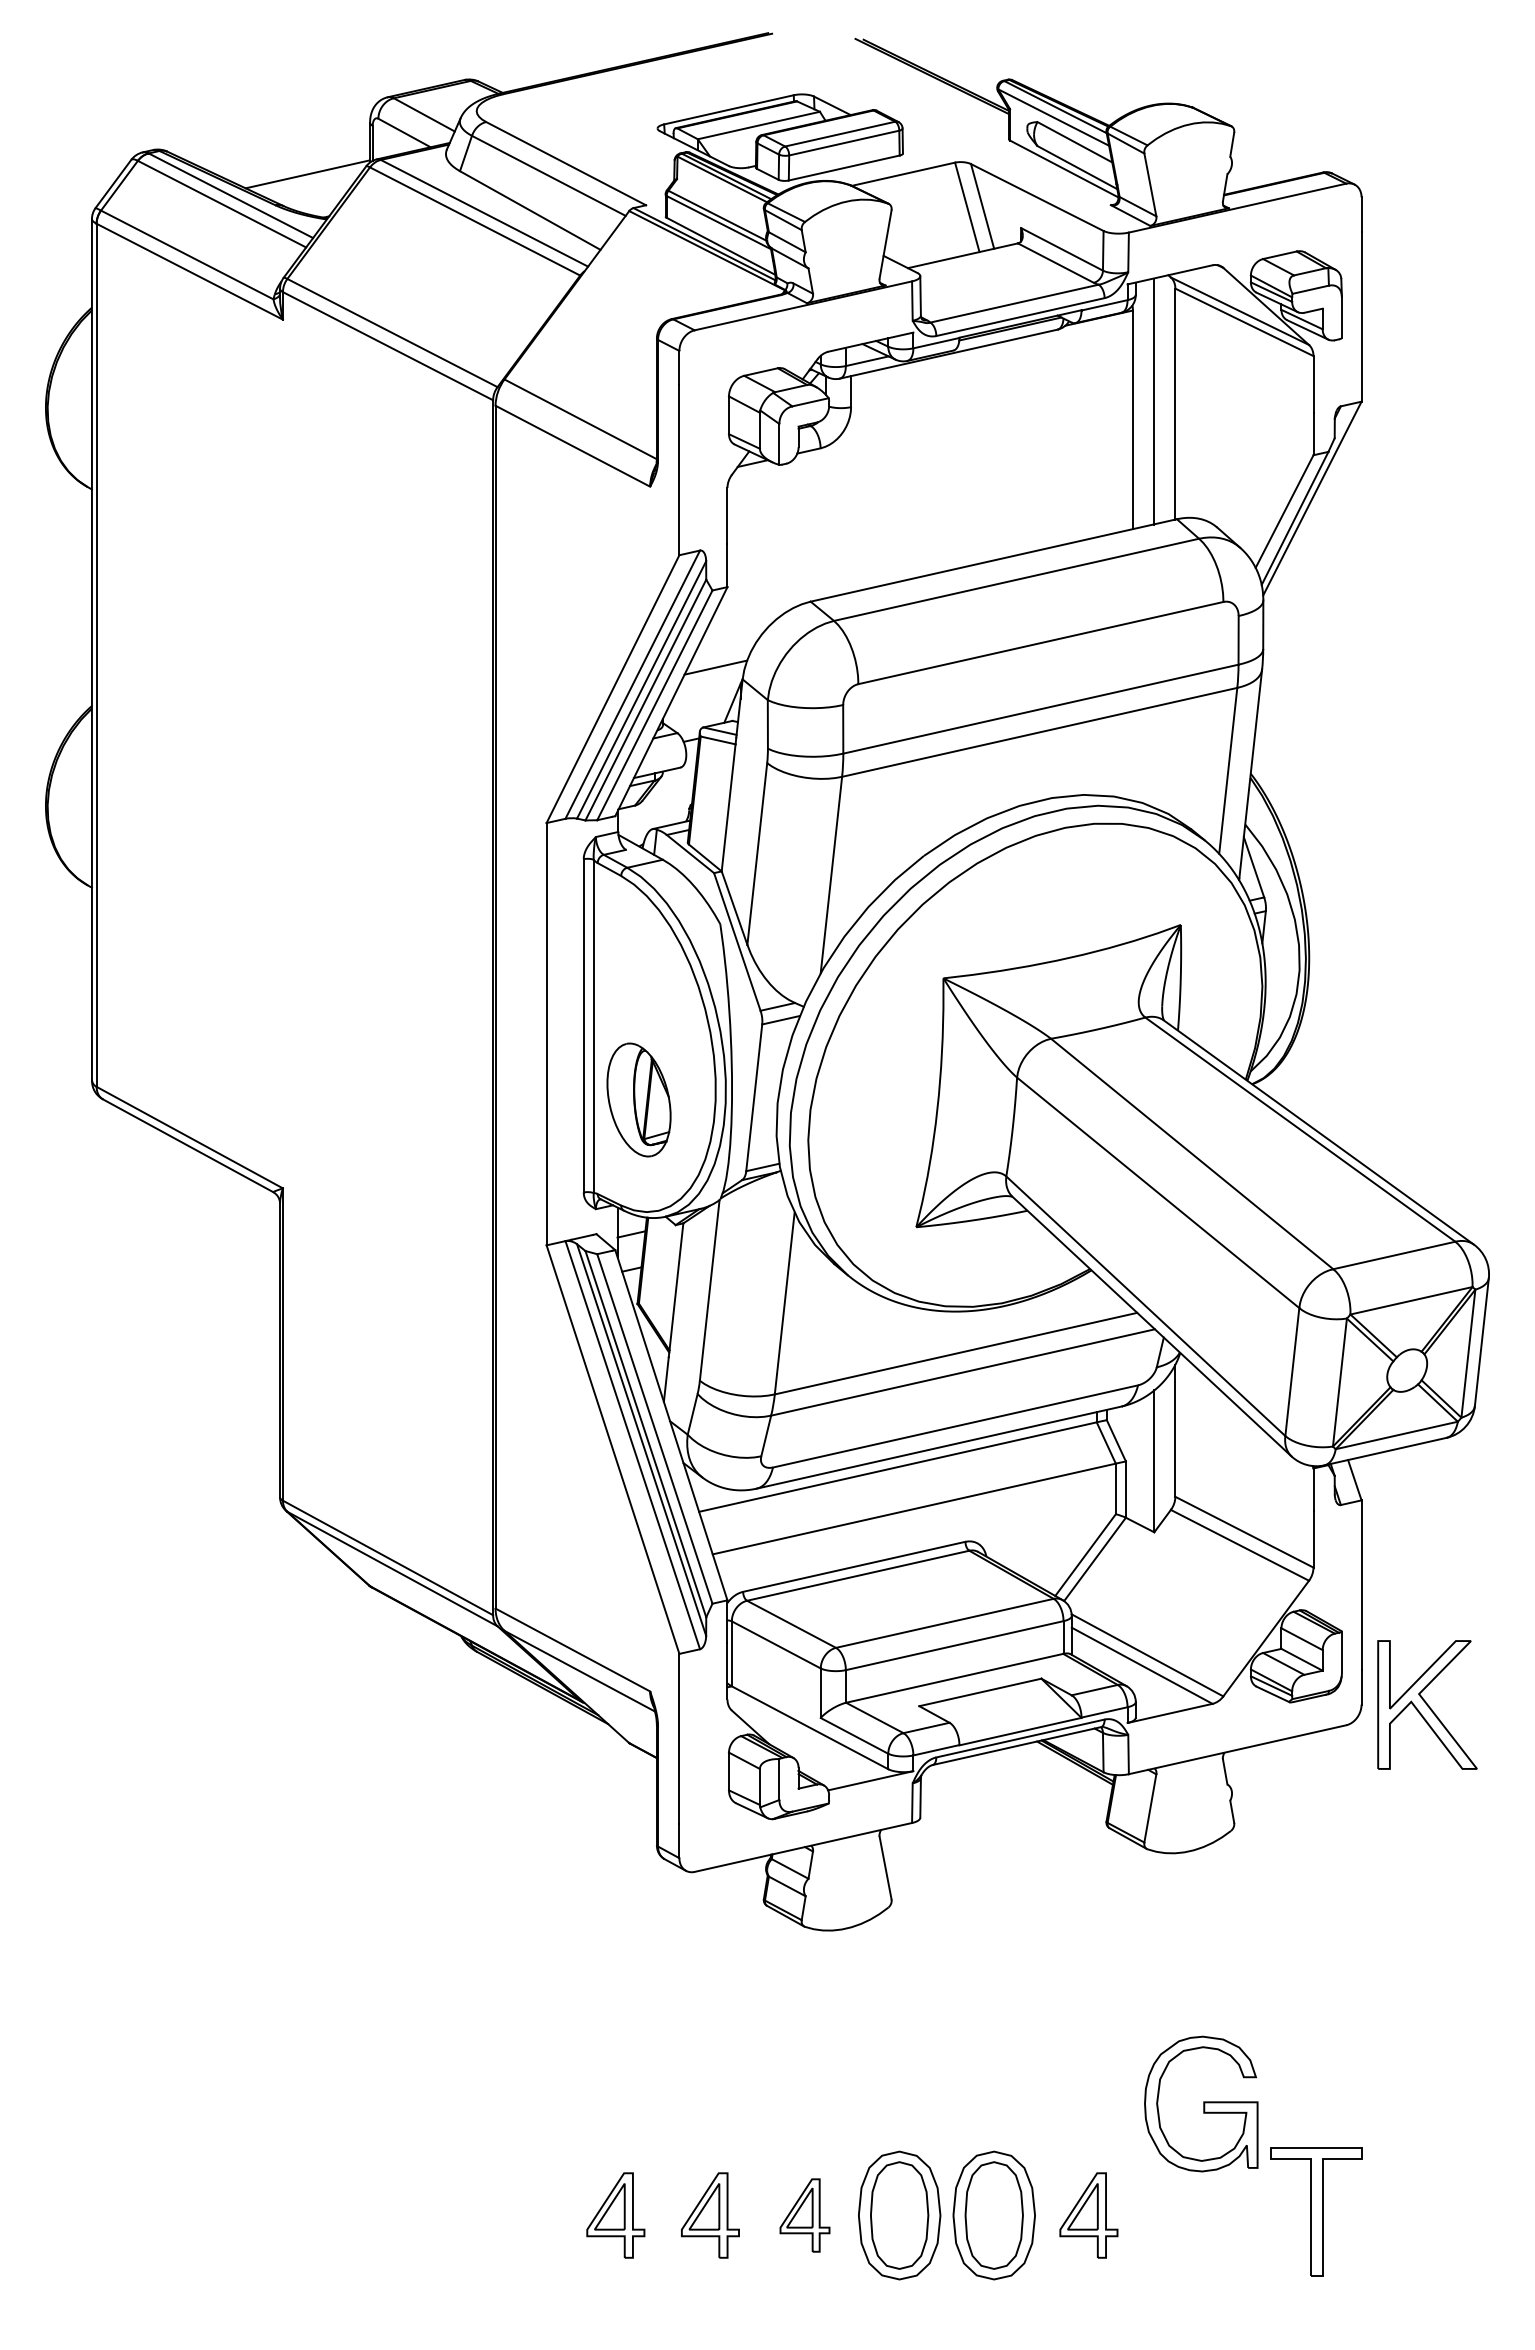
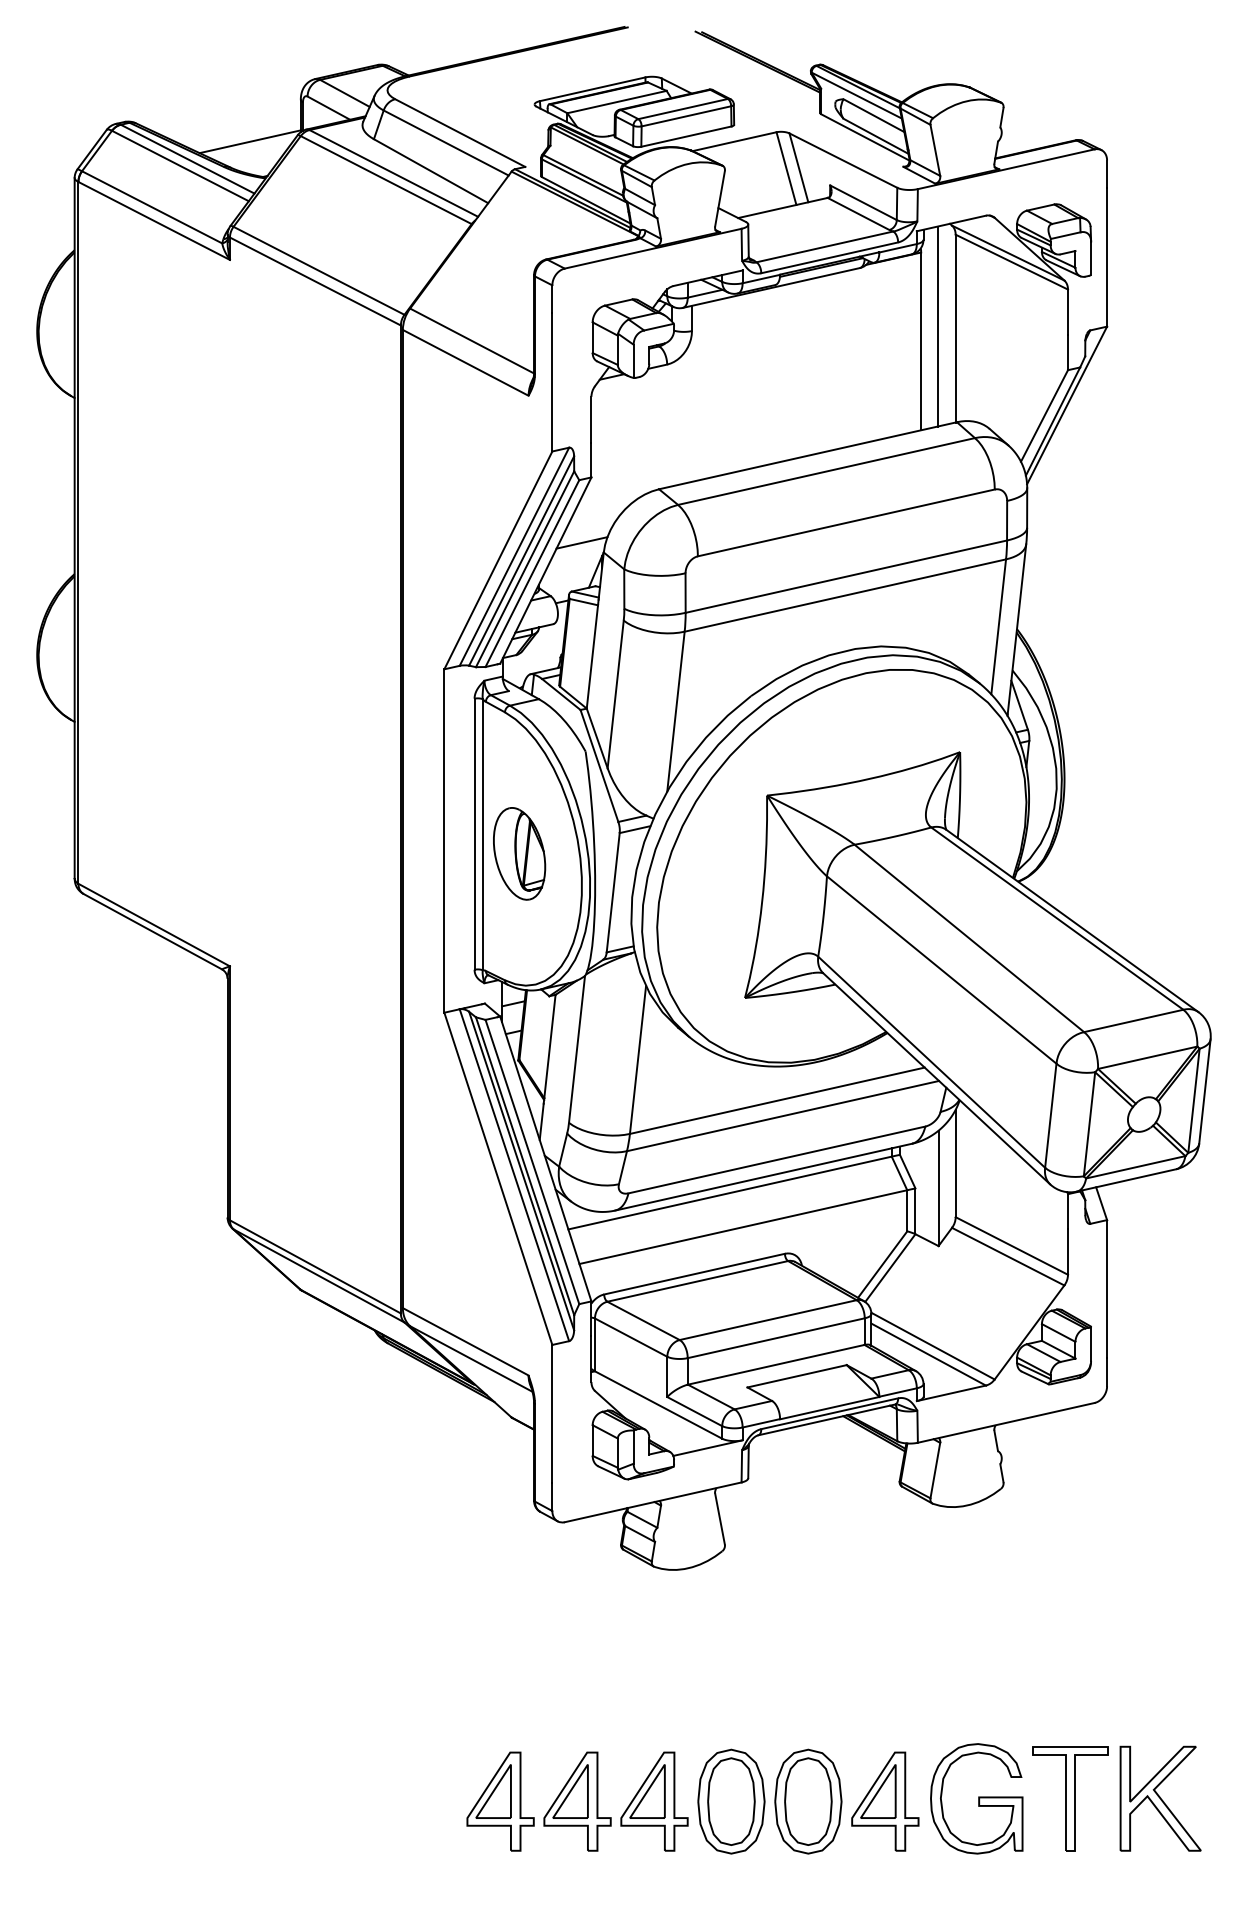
part: (638, 1099) -> (519, 853), moved
part: (1427, 1704) -> (1160, 1798), moved
part: (1201, 2103) -> (976, 1798), moved
part: (615, 2215) -> (500, 1801), size x1.43
part: (710, 2215) -> (577, 1801), size x1.43
part: (804, 2215) -> (654, 1801), size x1.67
part: (1088, 2215) -> (885, 1801), size x1.43

